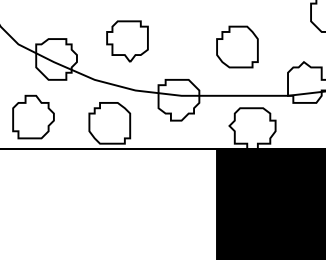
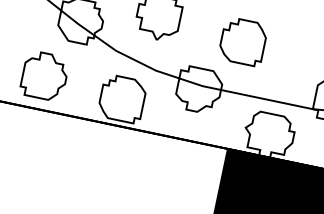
part: (237, 46) -> (243, 41), moved

